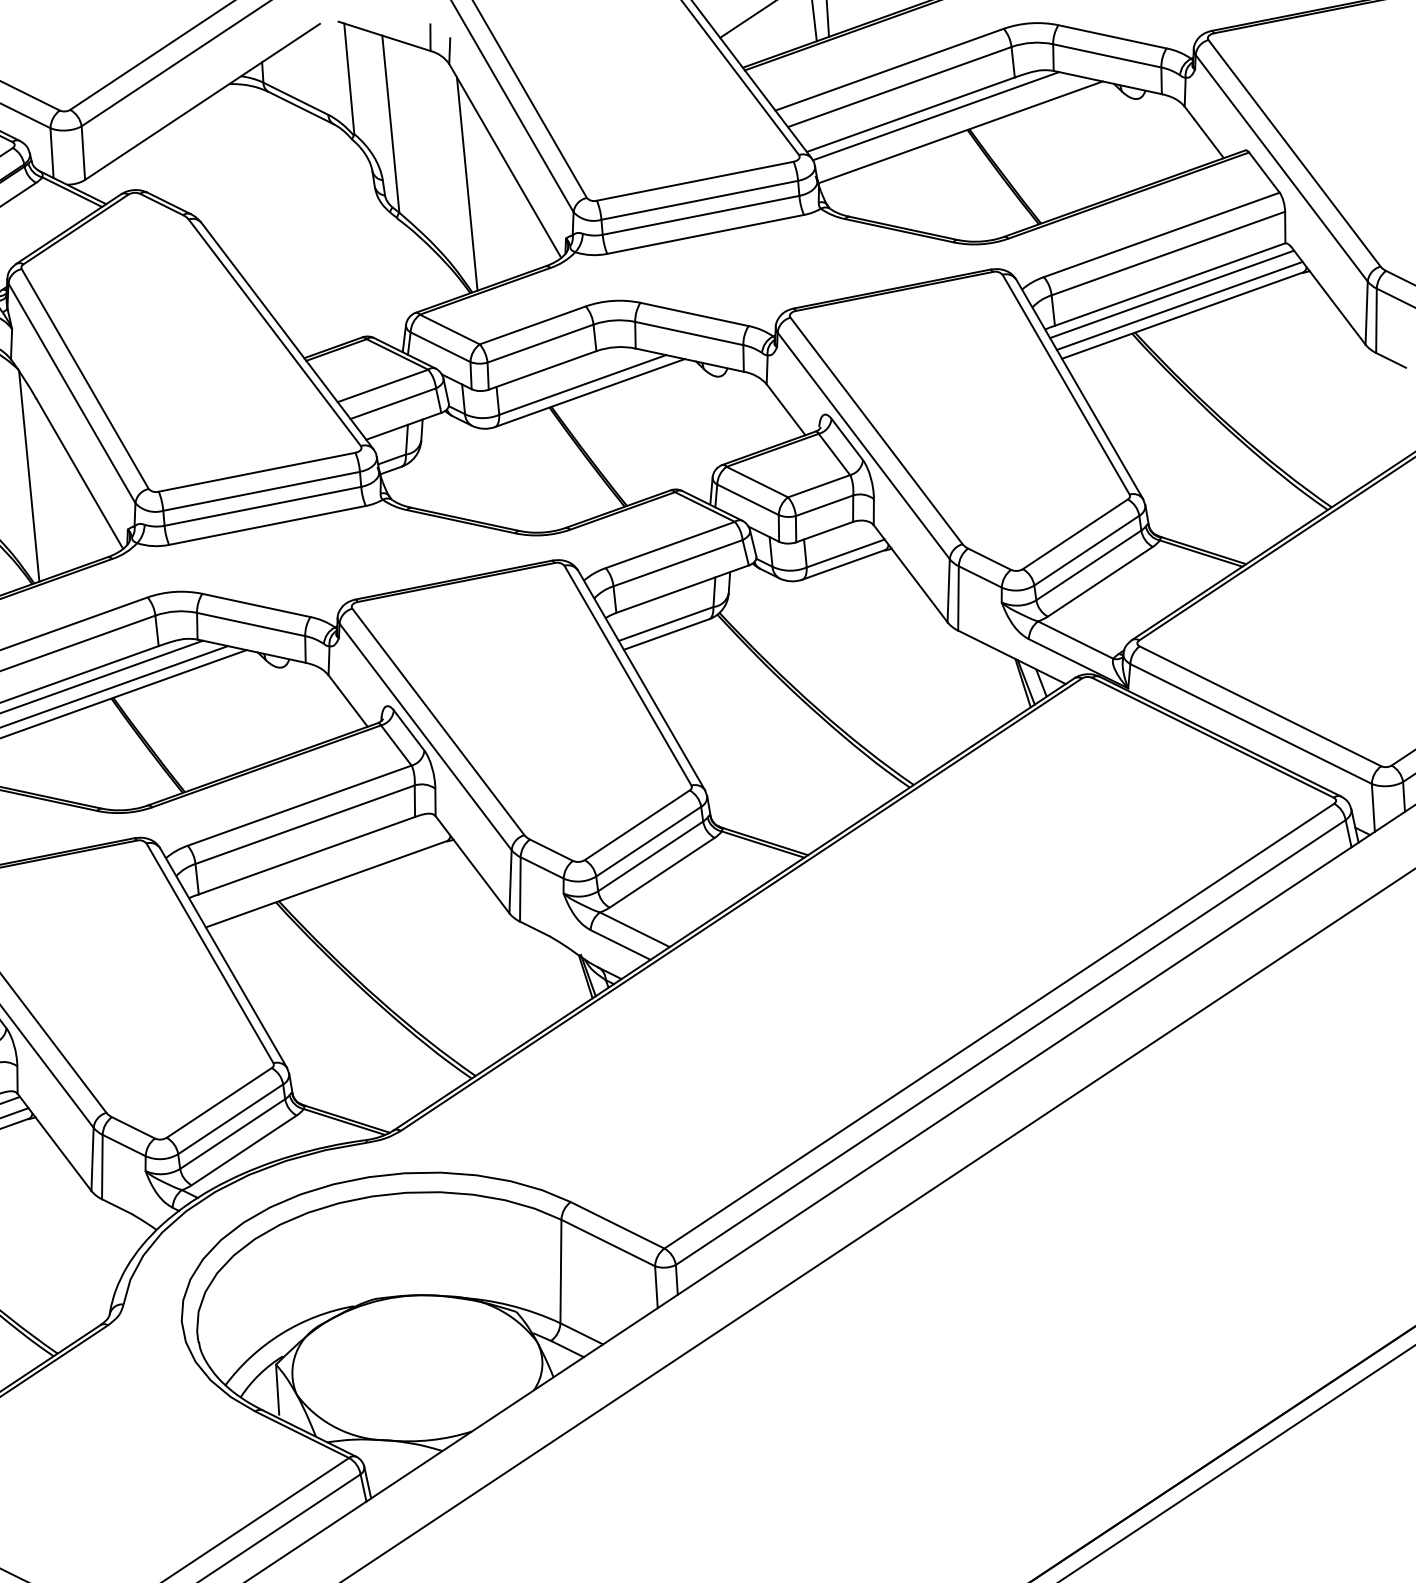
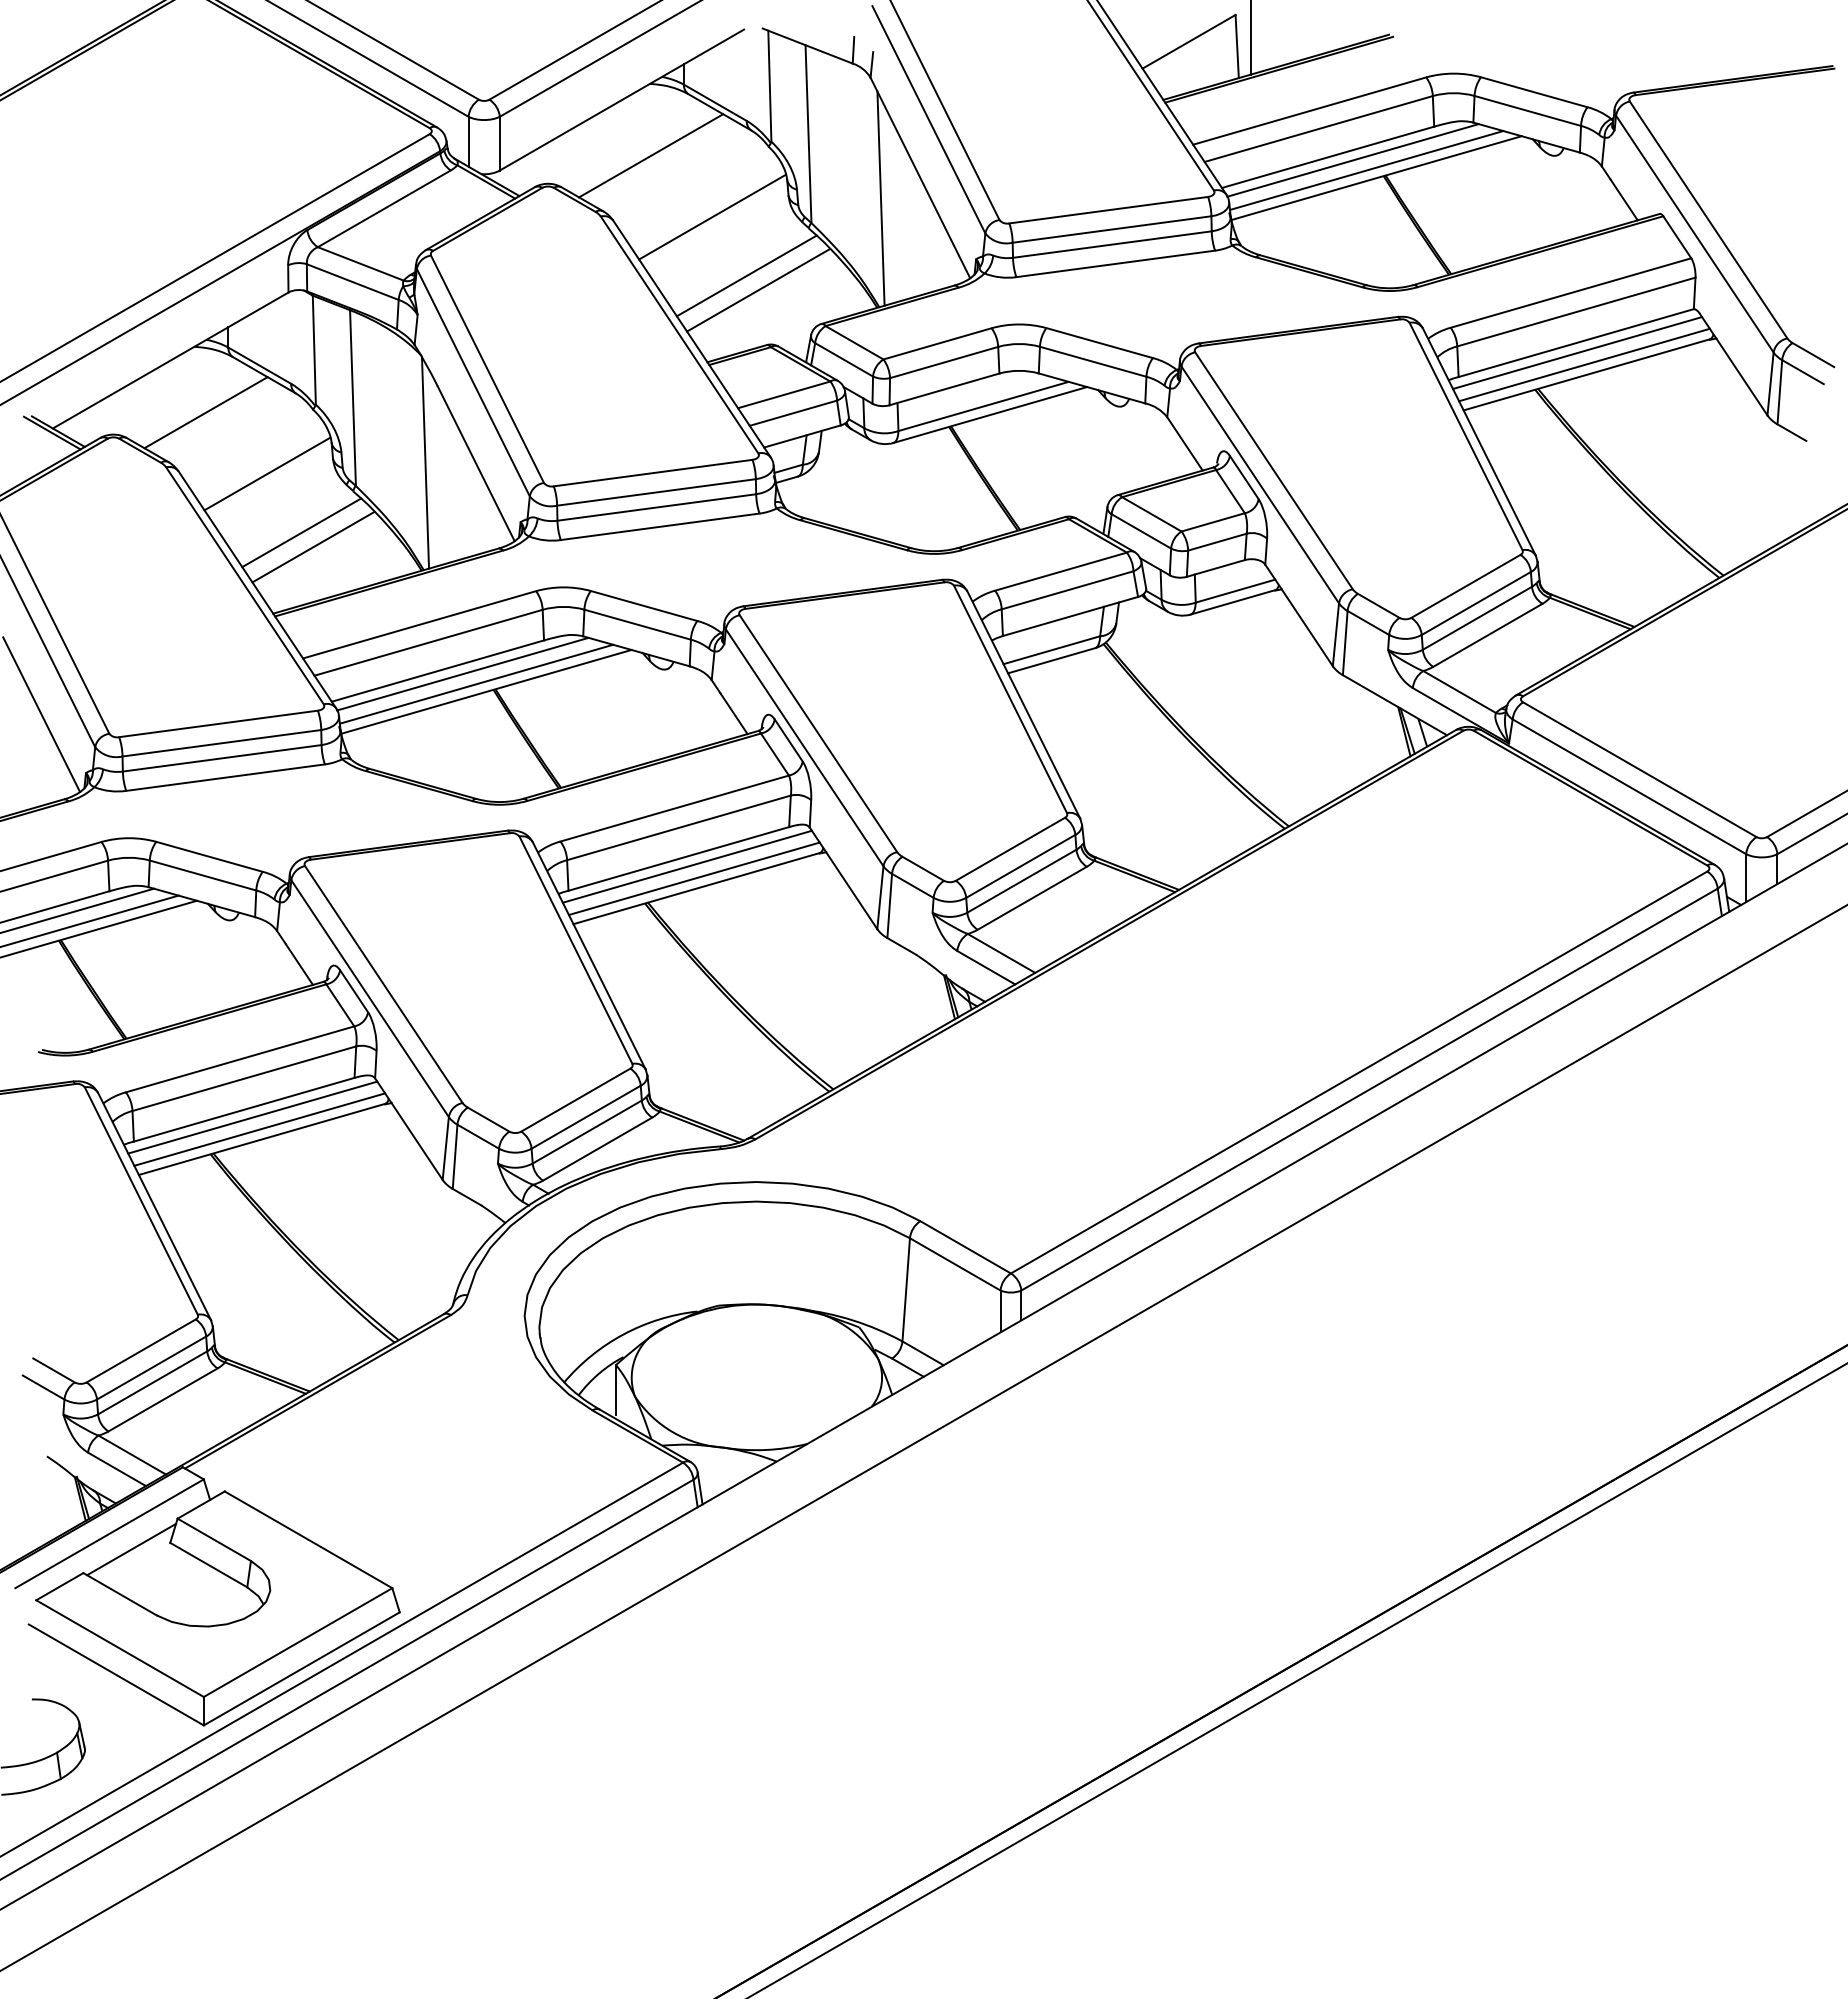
line: (950, 125) -> (1366, 170), added
line: (235, 155) -> (651, 155), added
line: (300, 212) -> (712, 216), added
line: (337, 269) -> (746, 275), added
line: (350, 283) -> (758, 290), added
line: (315, 862) -> (686, 866), added
line: (322, 874) -> (693, 878), added

